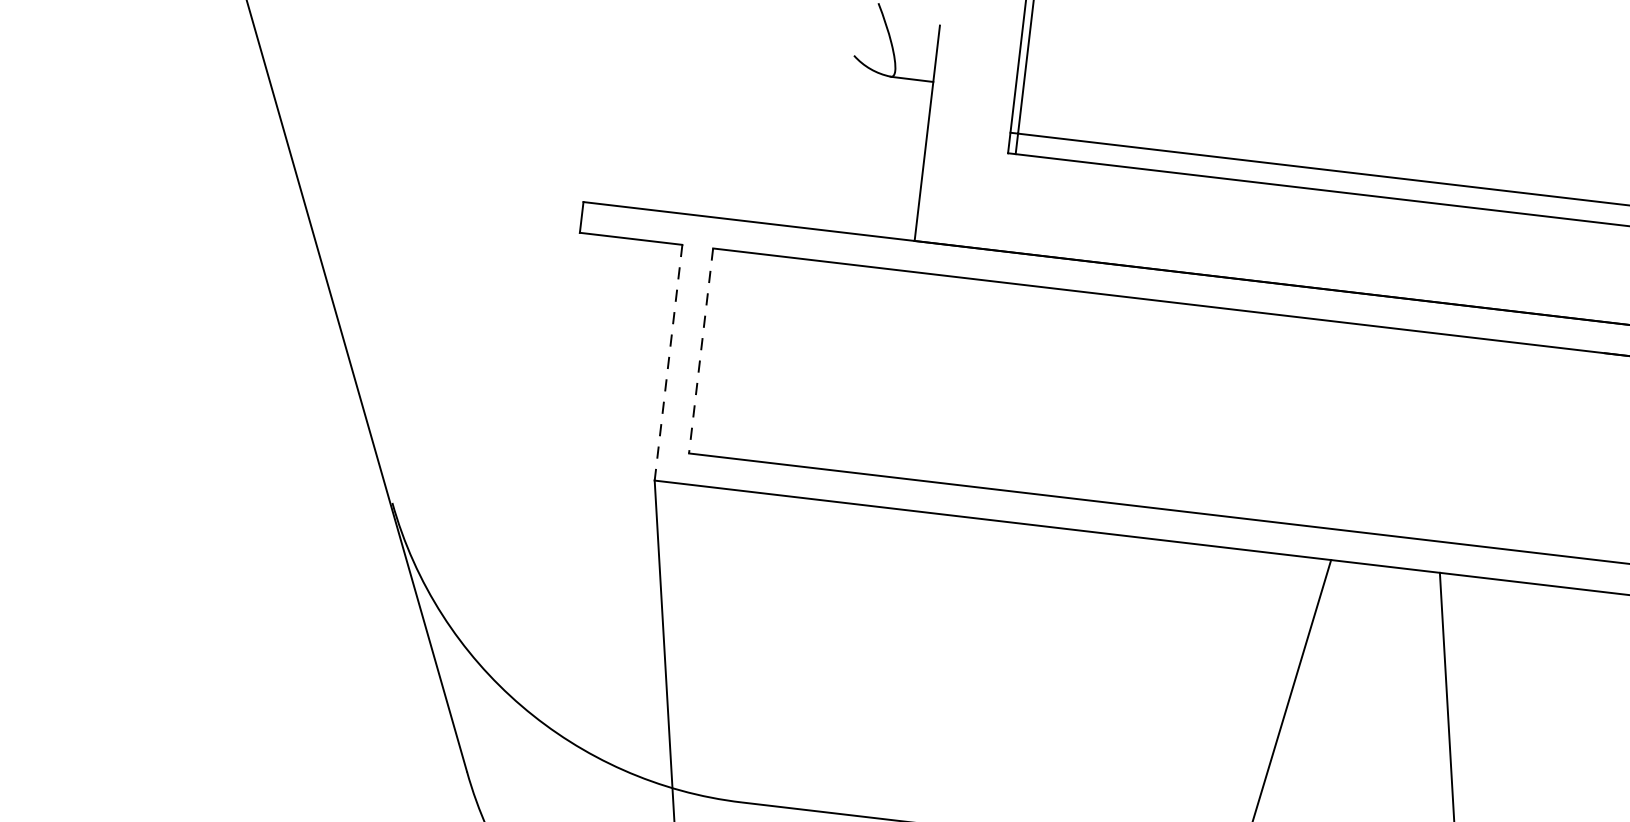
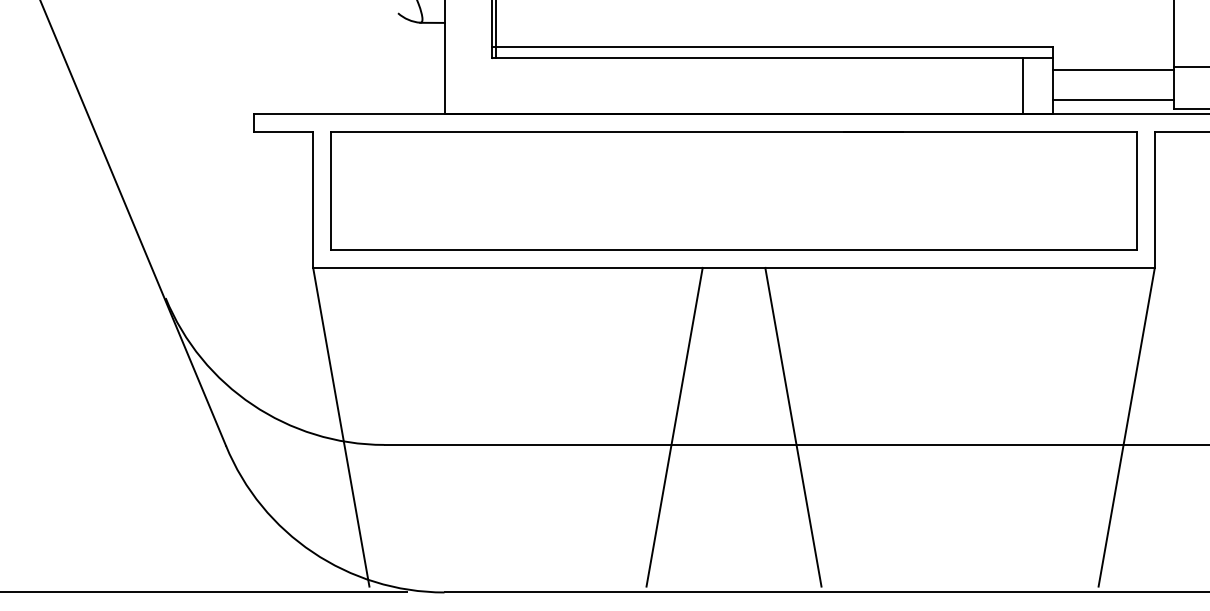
line: (700, 351) -> (330, 191), dashed -> solid
line: (668, 363) -> (313, 200), dashed -> solid

